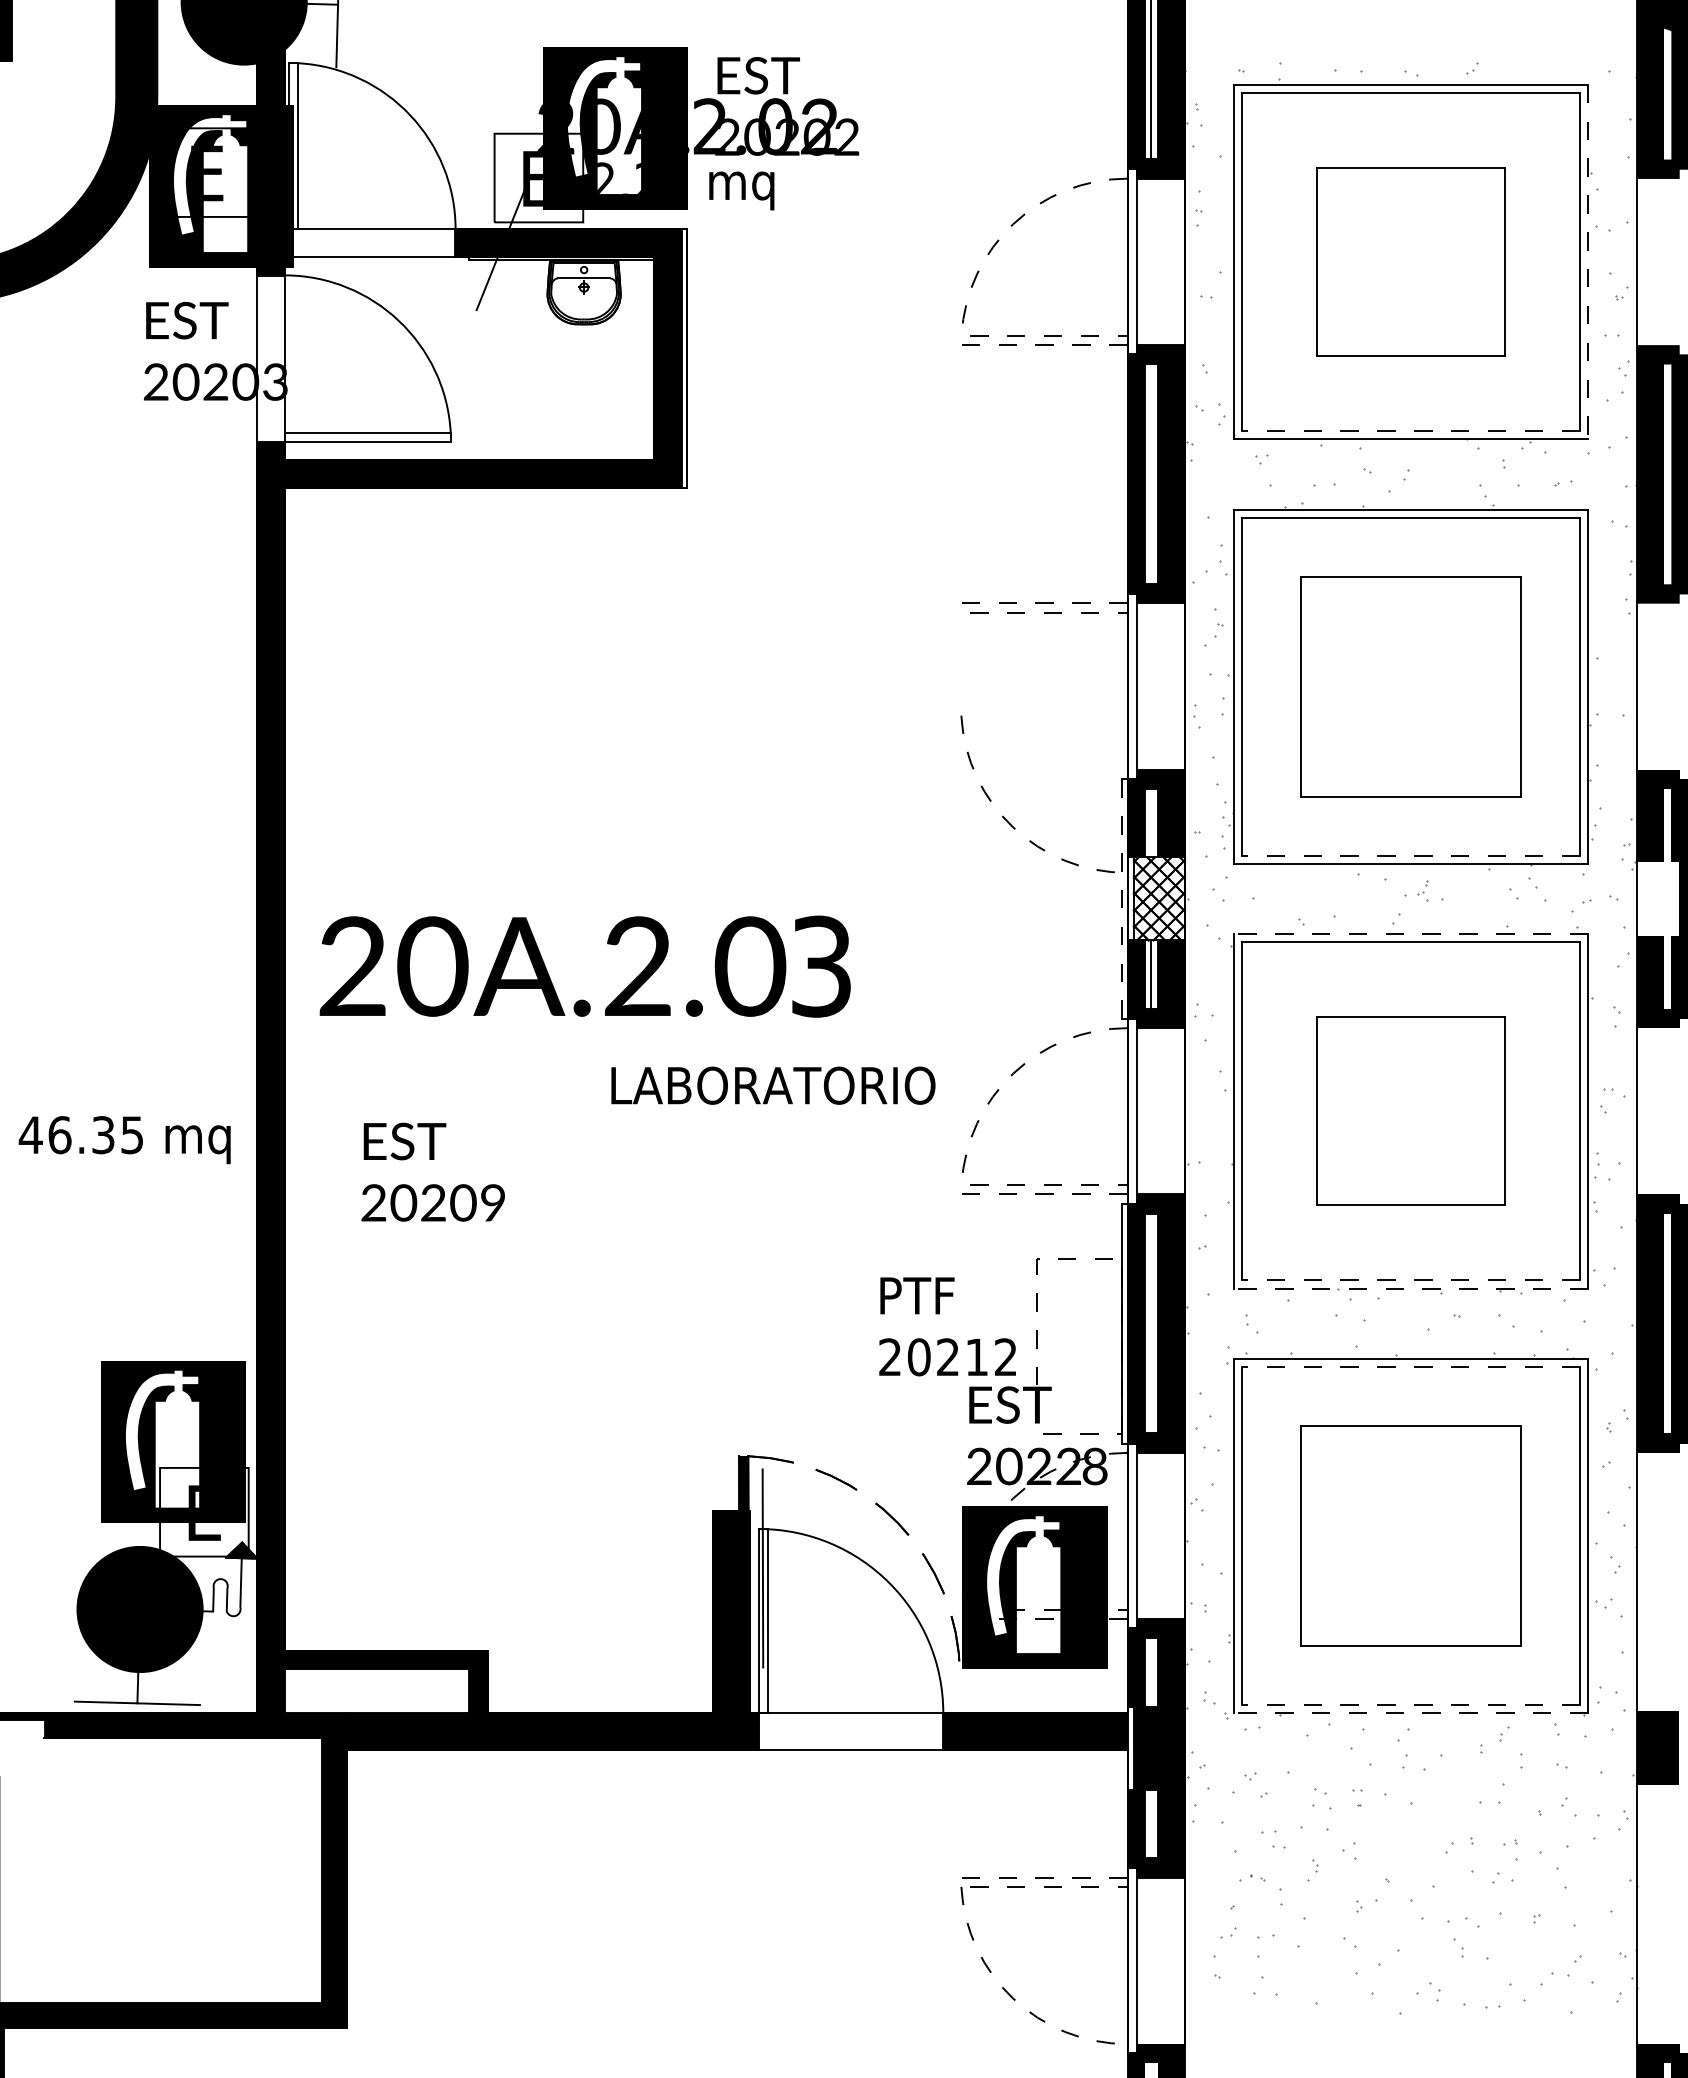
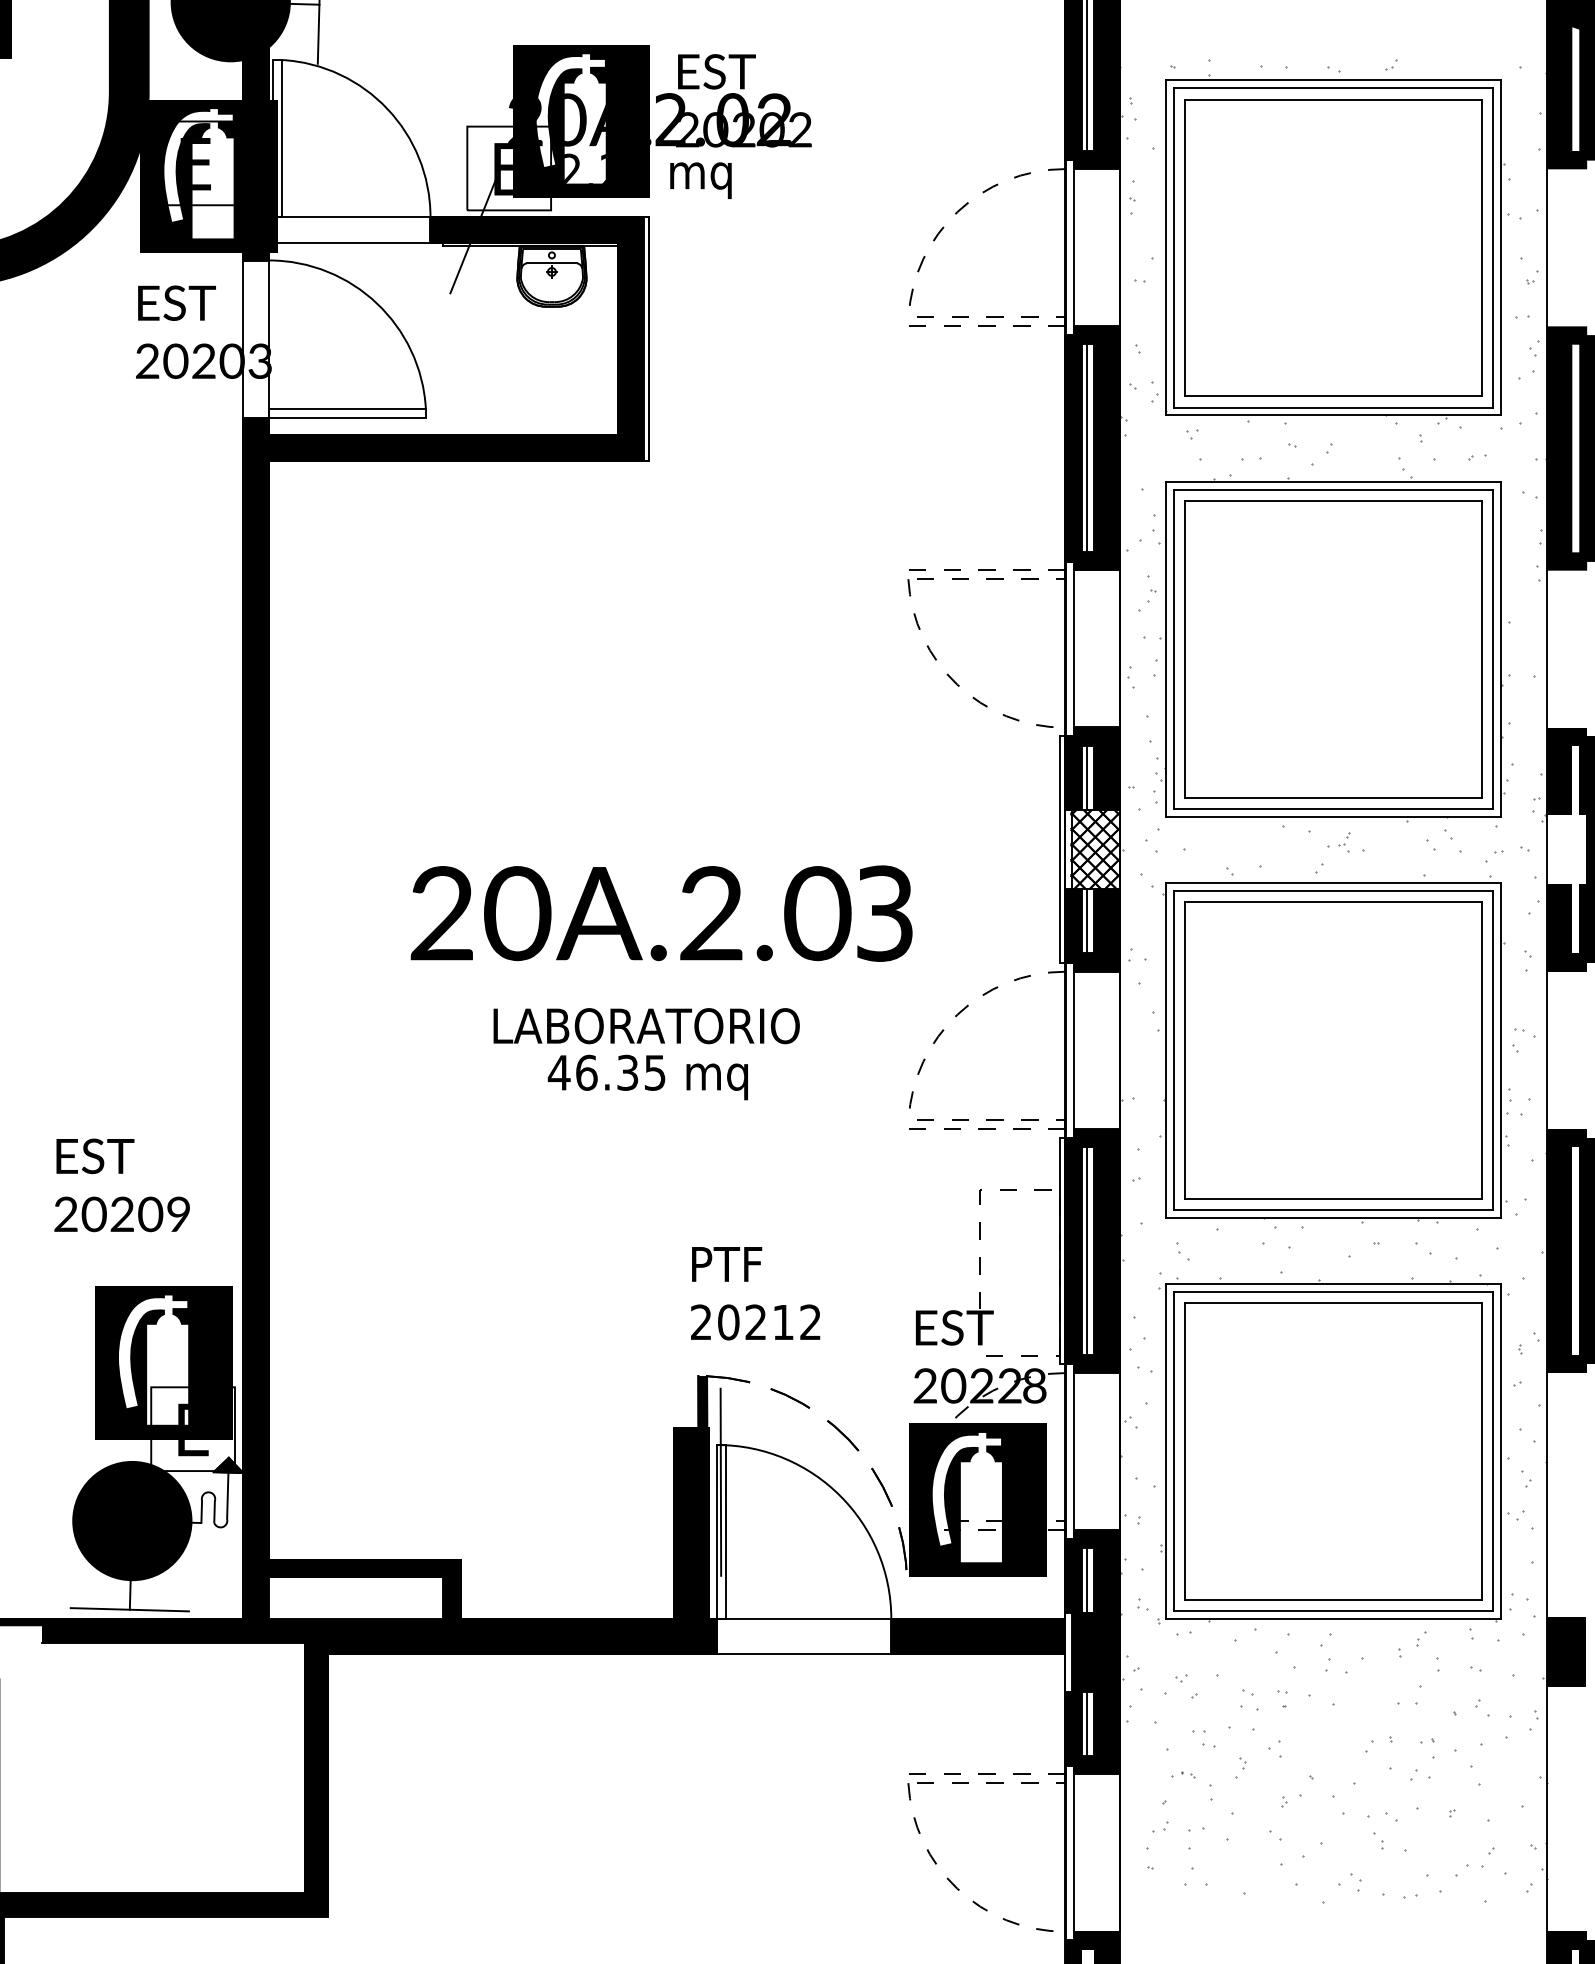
part: (1410, 261) -> (1332, 247), size x1.67
line: (1588, 262) -> (1500, 248), dashed -> solid
line: (1411, 431) -> (1333, 407), dashed -> solid
line: (1150, 474) -> (1087, 448), added
part: (1410, 686) -> (1332, 648), size x1.43
arc: (1005, 817) -> (950, 675), moved
line: (1150, 823) -> (1087, 778), added
line: (1411, 855) -> (1333, 808), dashed -> solid
line: (1121, 898) -> (1059, 849), dashed -> solid
line: (1410, 933) -> (1332, 882), dashed -> solid
text: (584, 966) -> (660, 913), moved
text: (773, 1085) -> (646, 1025), moved
part: (1410, 1110) -> (1332, 1049), size x1.67
text: (124, 1140) -> (647, 1077), moved
text: (432, 1171) -> (121, 1184), moved
line: (1411, 1280) -> (1333, 1210), dashed -> solid
line: (1410, 1288) -> (1332, 1217), dashed -> solid
line: (1150, 1323) -> (1087, 1250), added
text: (947, 1326) -> (755, 1293), moved
line: (1411, 1367) -> (1333, 1292), dashed -> solid
part: (1410, 1535) -> (1332, 1451), size x1.43
line: (1150, 1672) -> (1087, 1580), added
line: (1411, 1704) -> (1333, 1610), dashed -> solid
line: (1410, 1713) -> (1332, 1619), dashed -> solid
line: (1150, 1823) -> (1087, 1723), added

